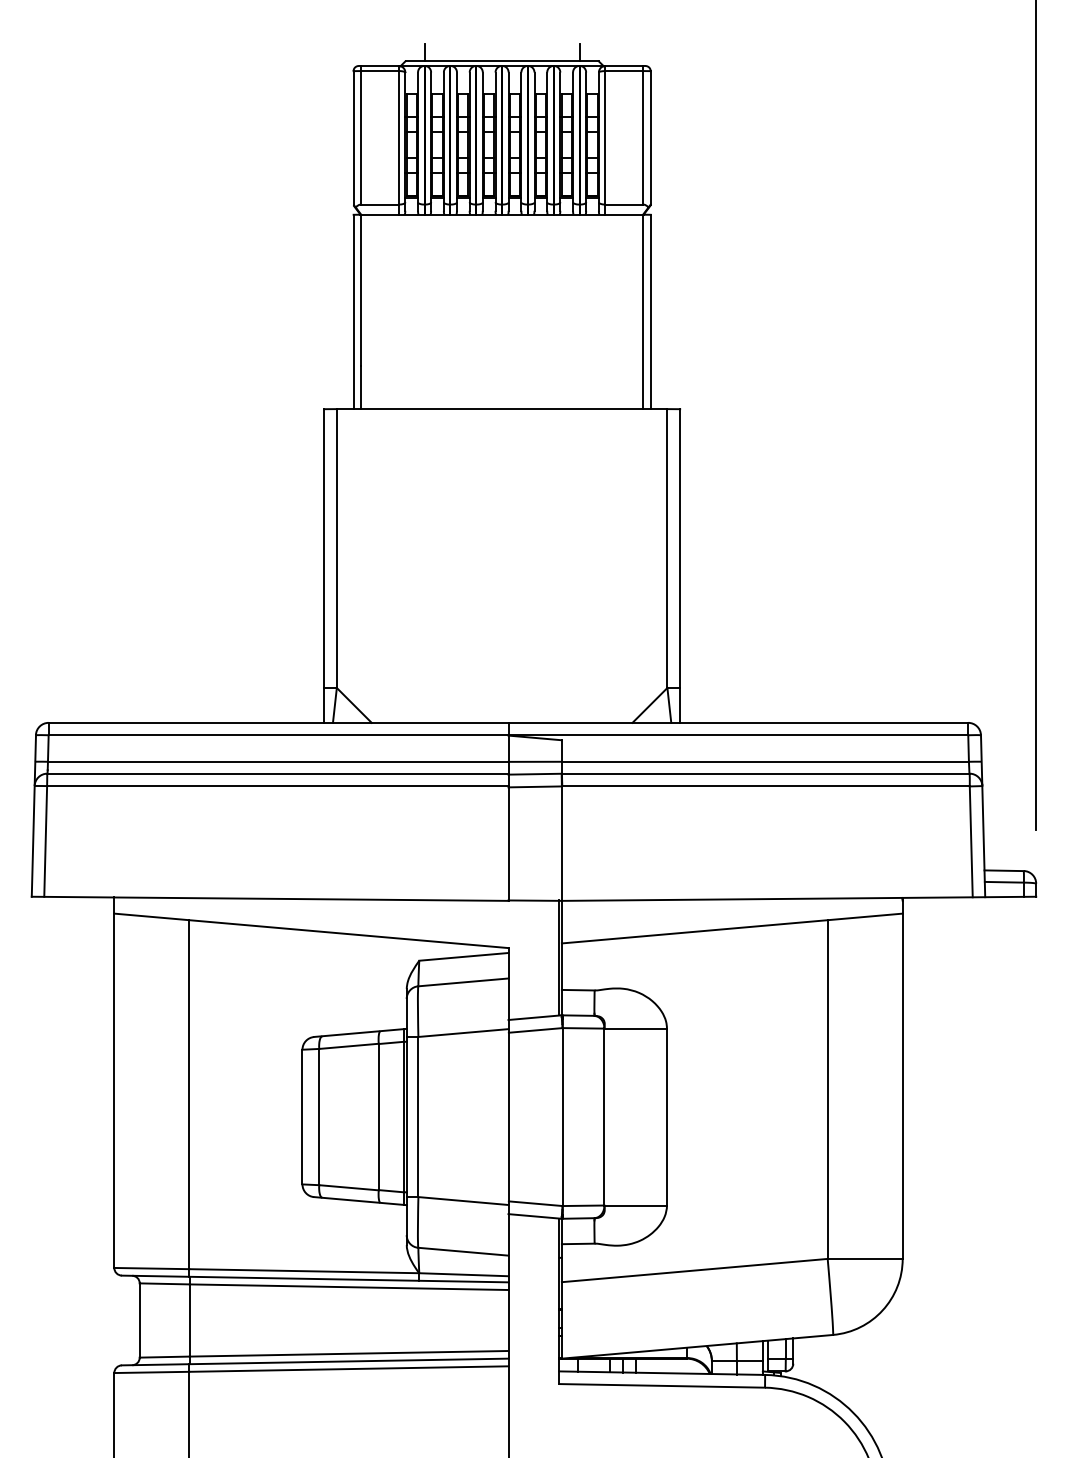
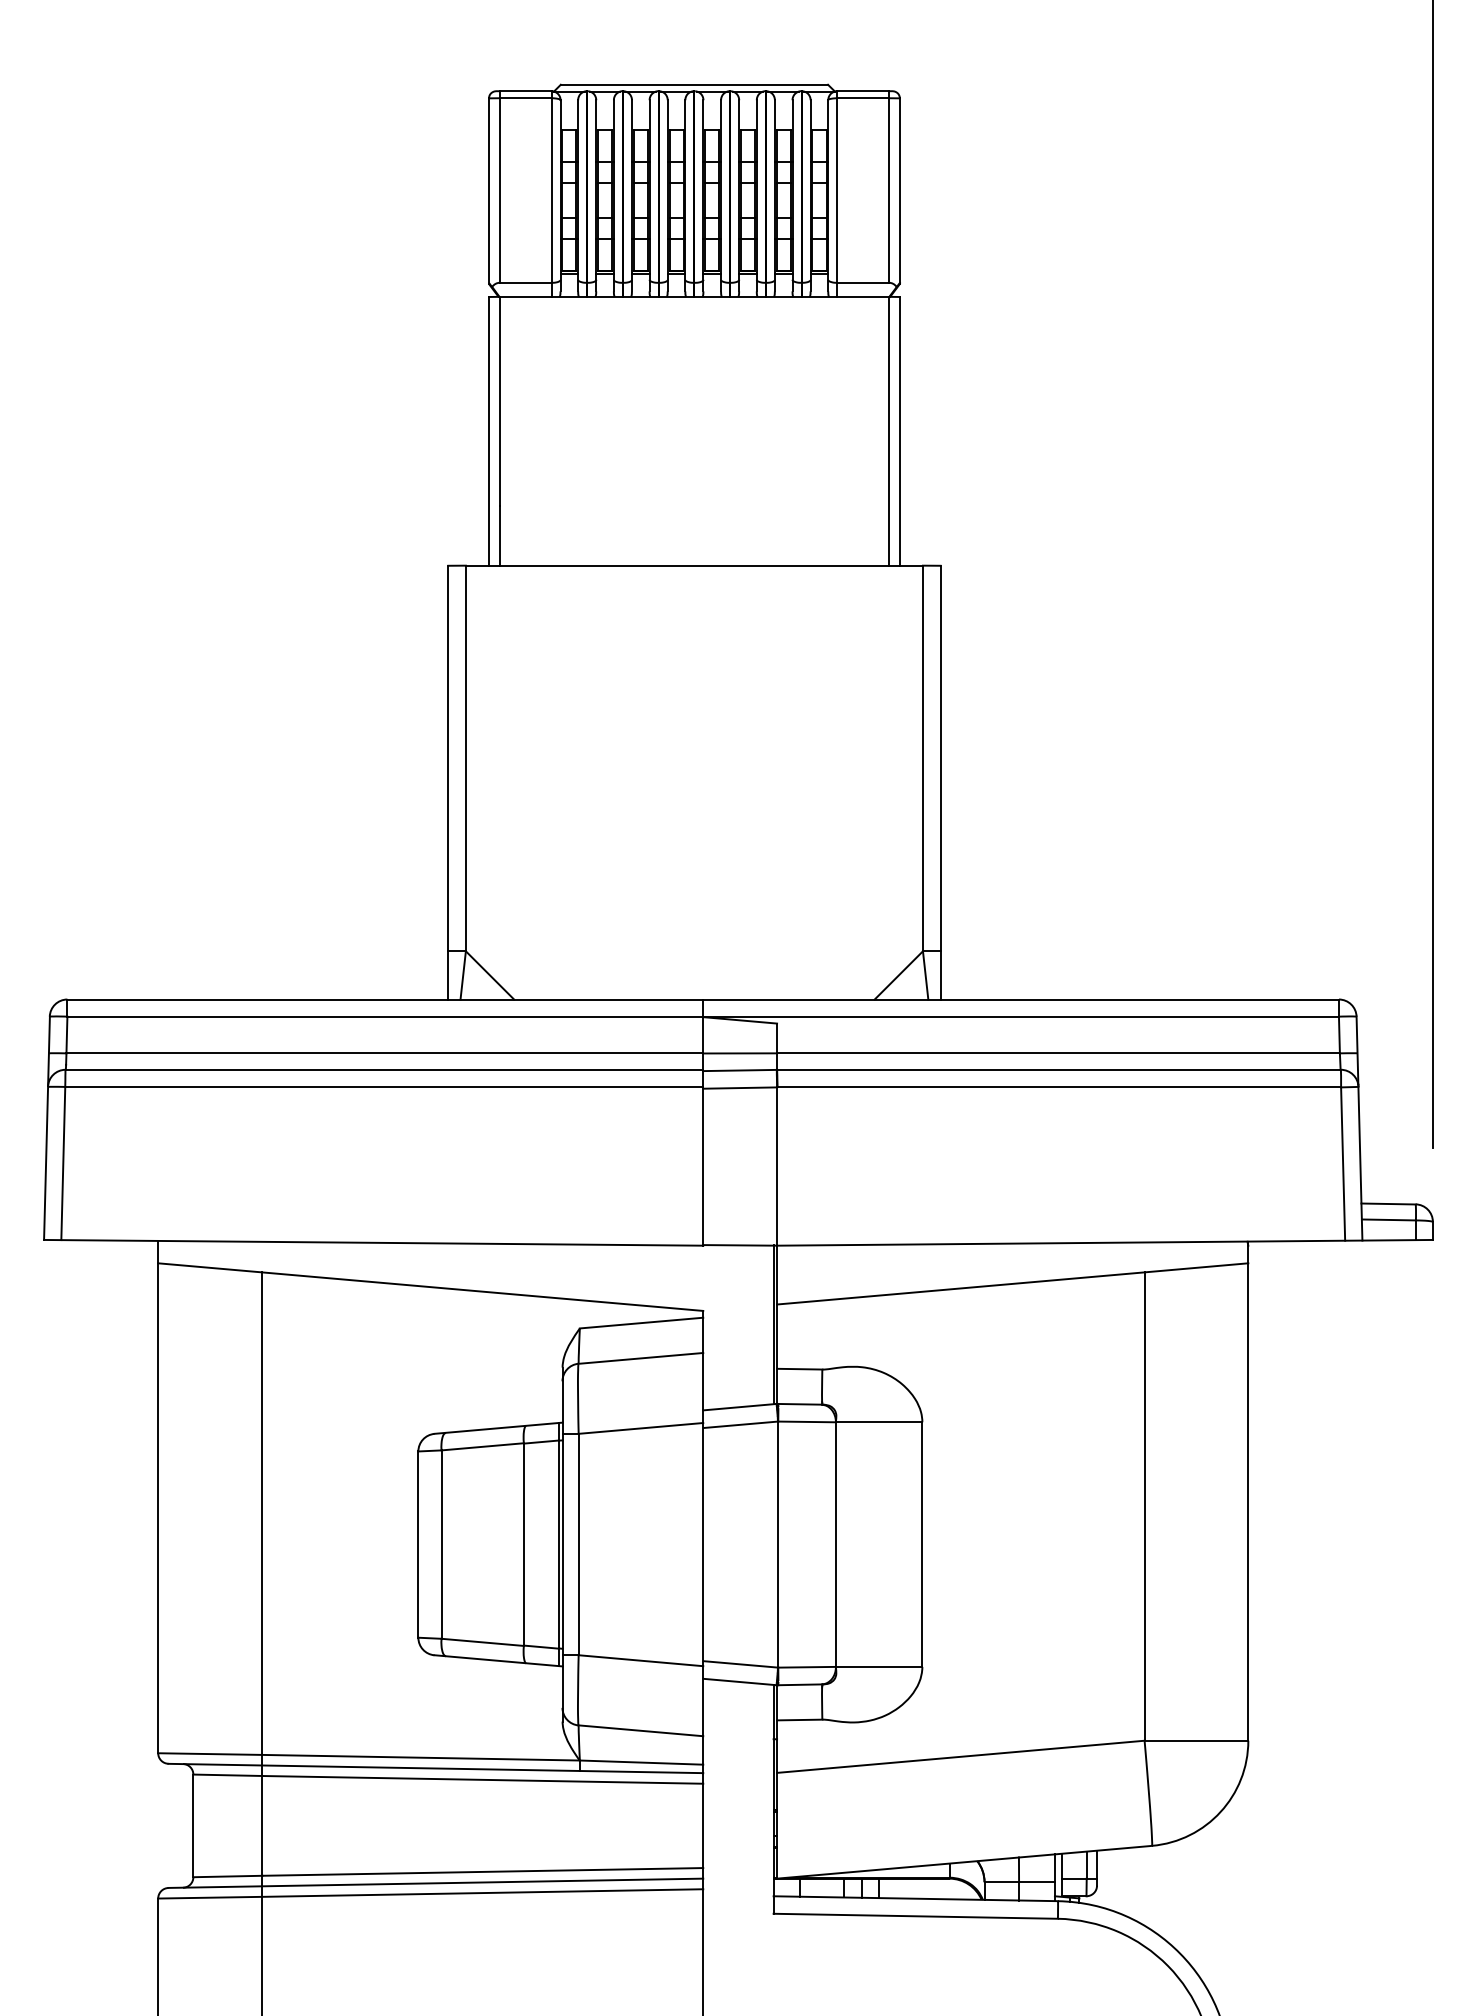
line: (424, 52) -> (587, 72), removed
line: (579, 52) -> (801, 72), removed

